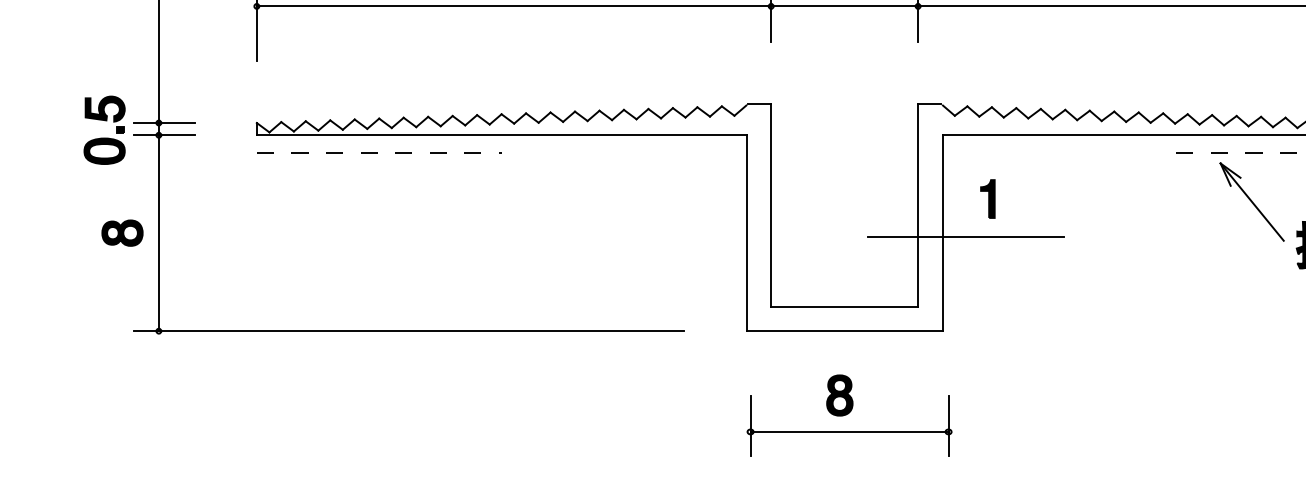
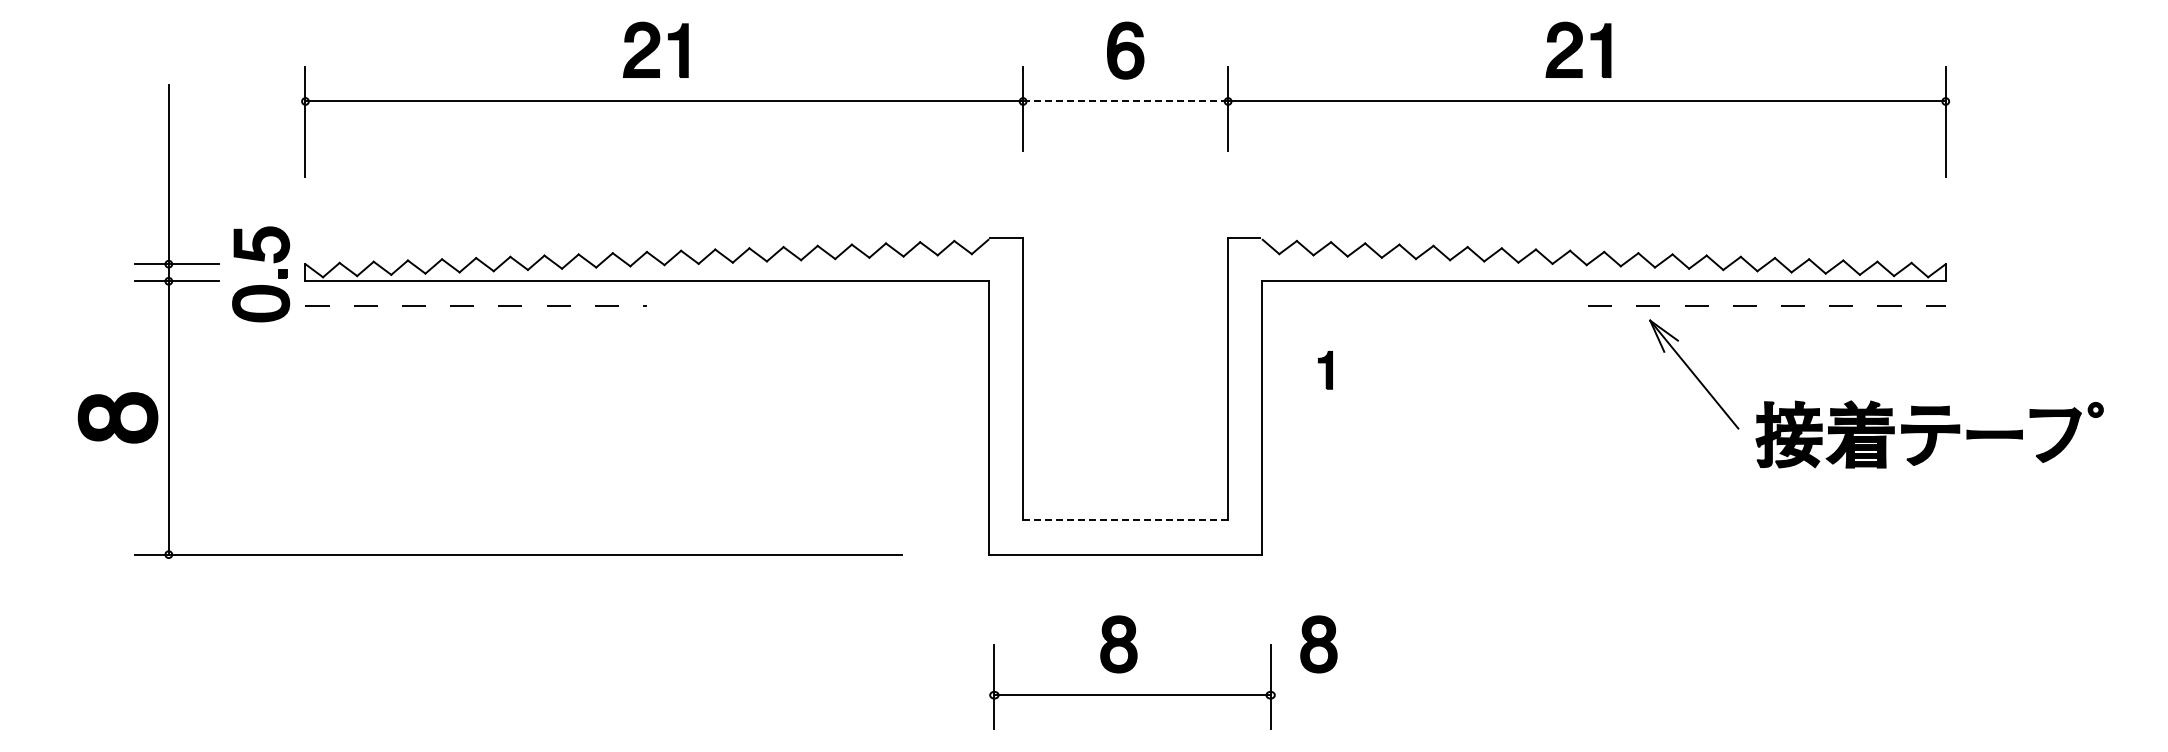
line: (844, 6) -> (1125, 101), solid -> dashed
part: (104, 138) -> (261, 285), moved
part: (987, 199) -> (1325, 370), size x0.7
part: (122, 232) -> (117, 417), size x1.4
line: (965, 236) -> (1294, 422), removed
line: (844, 306) -> (1125, 520), solid -> dashed
part: (982, 395) -> (1318, 644), added

